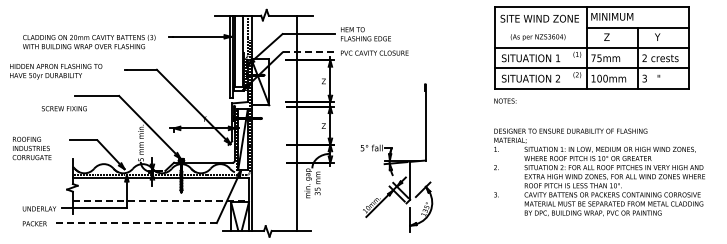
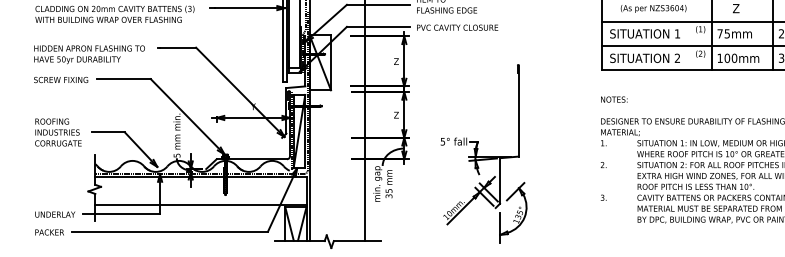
line: (309, 52) -> (379, 26), dashed -> solid
text: (56, 71) -> (90, 54), moved
text: (505, 100) -> (614, 98), moved
text: (63, 108) -> (60, 79), moved
text: (31, 148) -> (57, 132), moved
line: (161, 200) -> (201, 204), dashed -> solid
line: (134, 223) -> (169, 232), dashed -> solid

